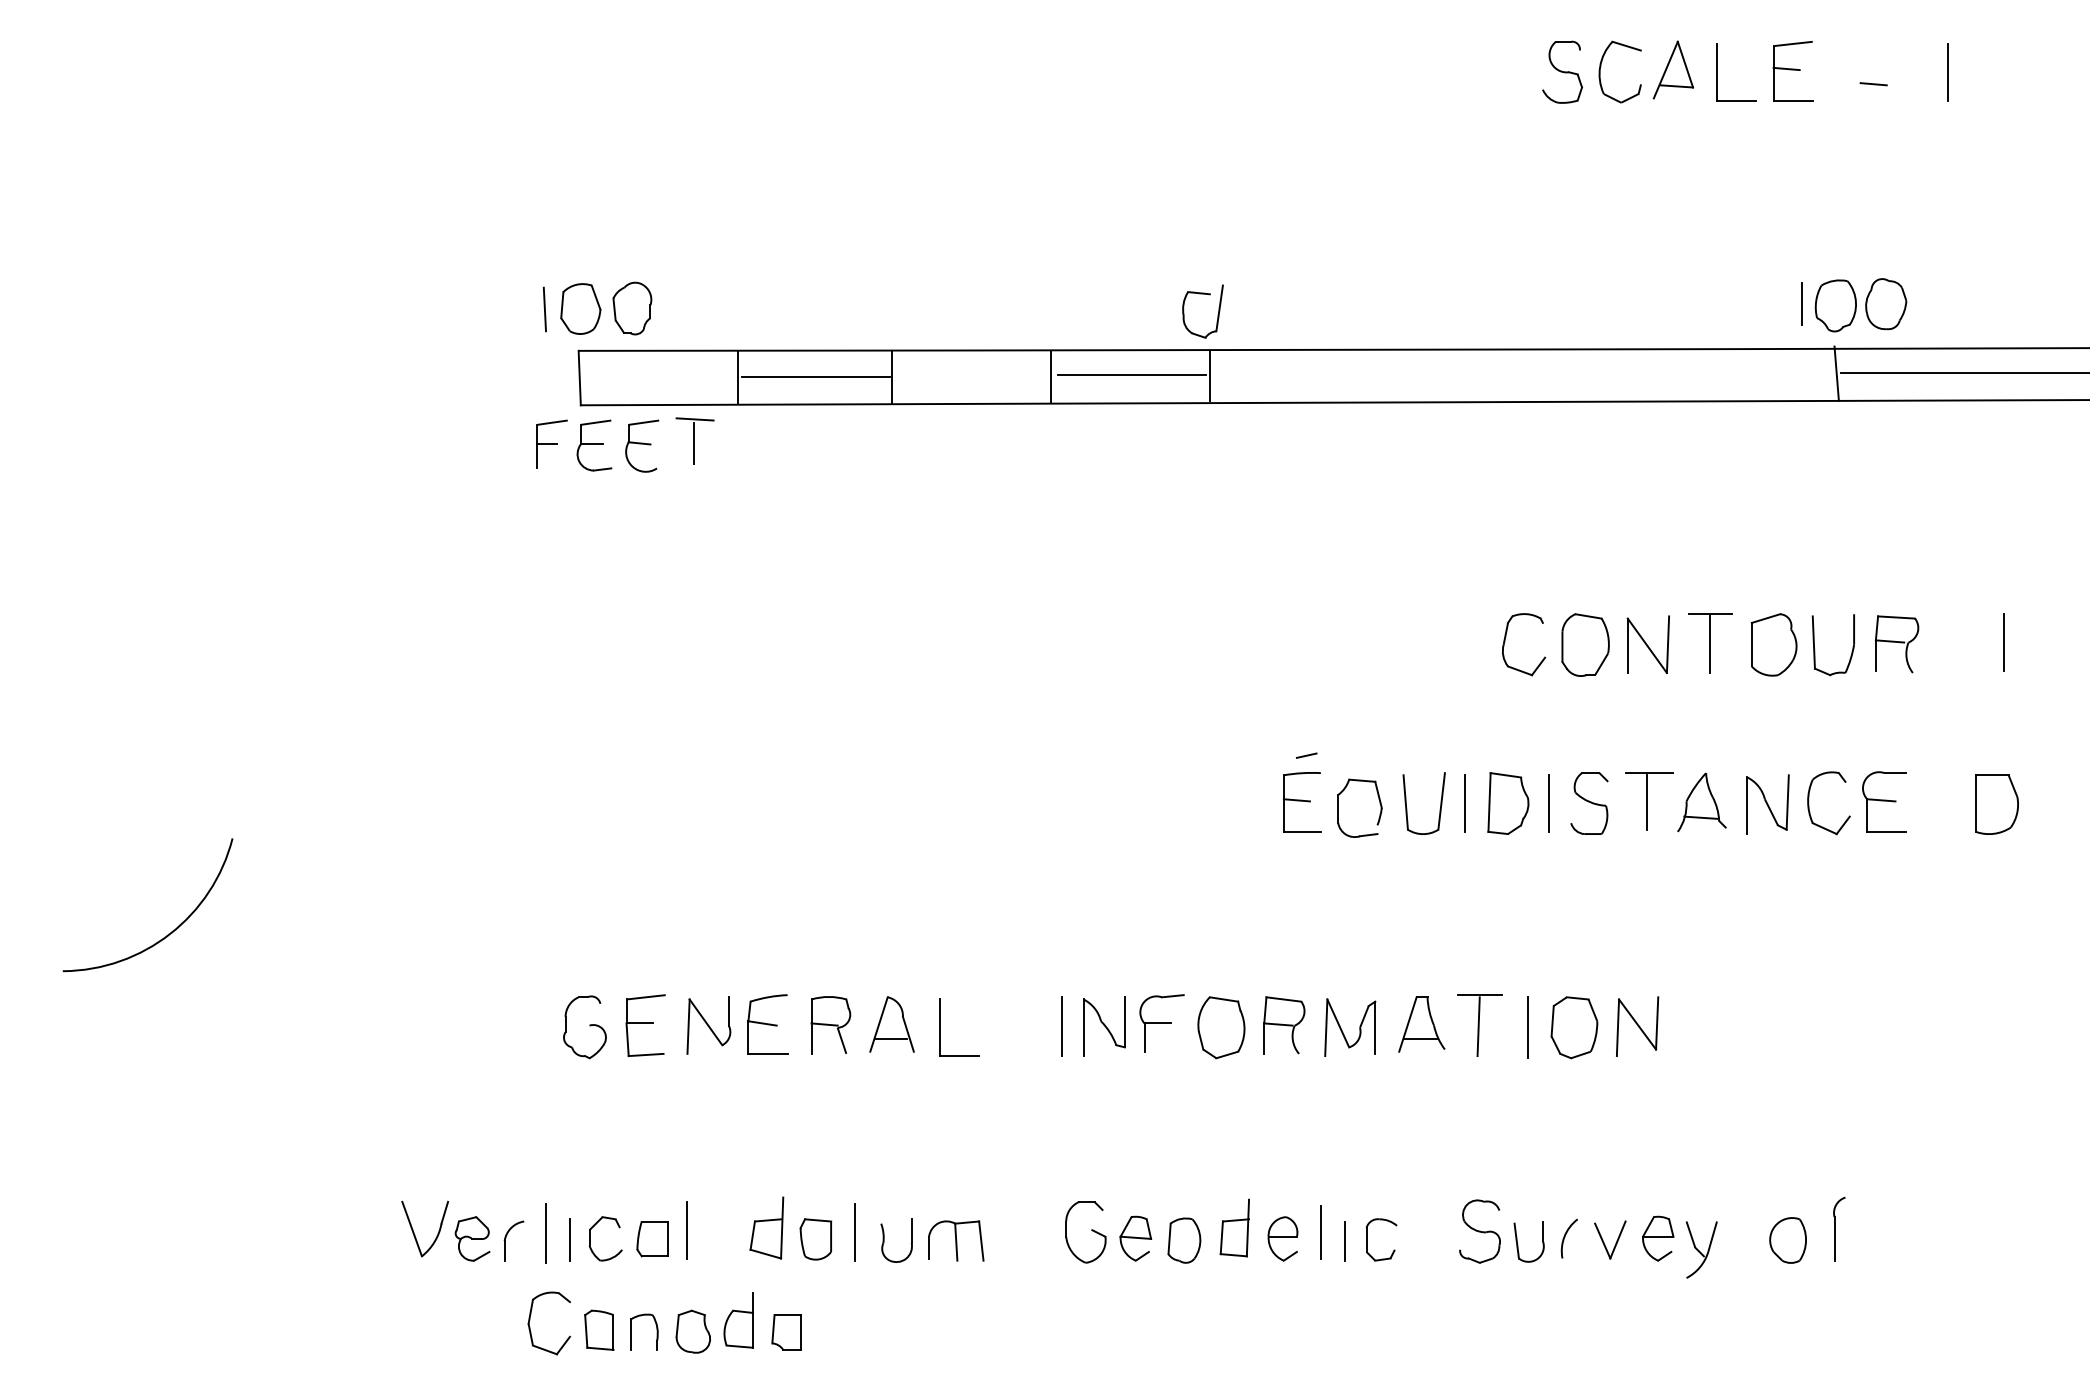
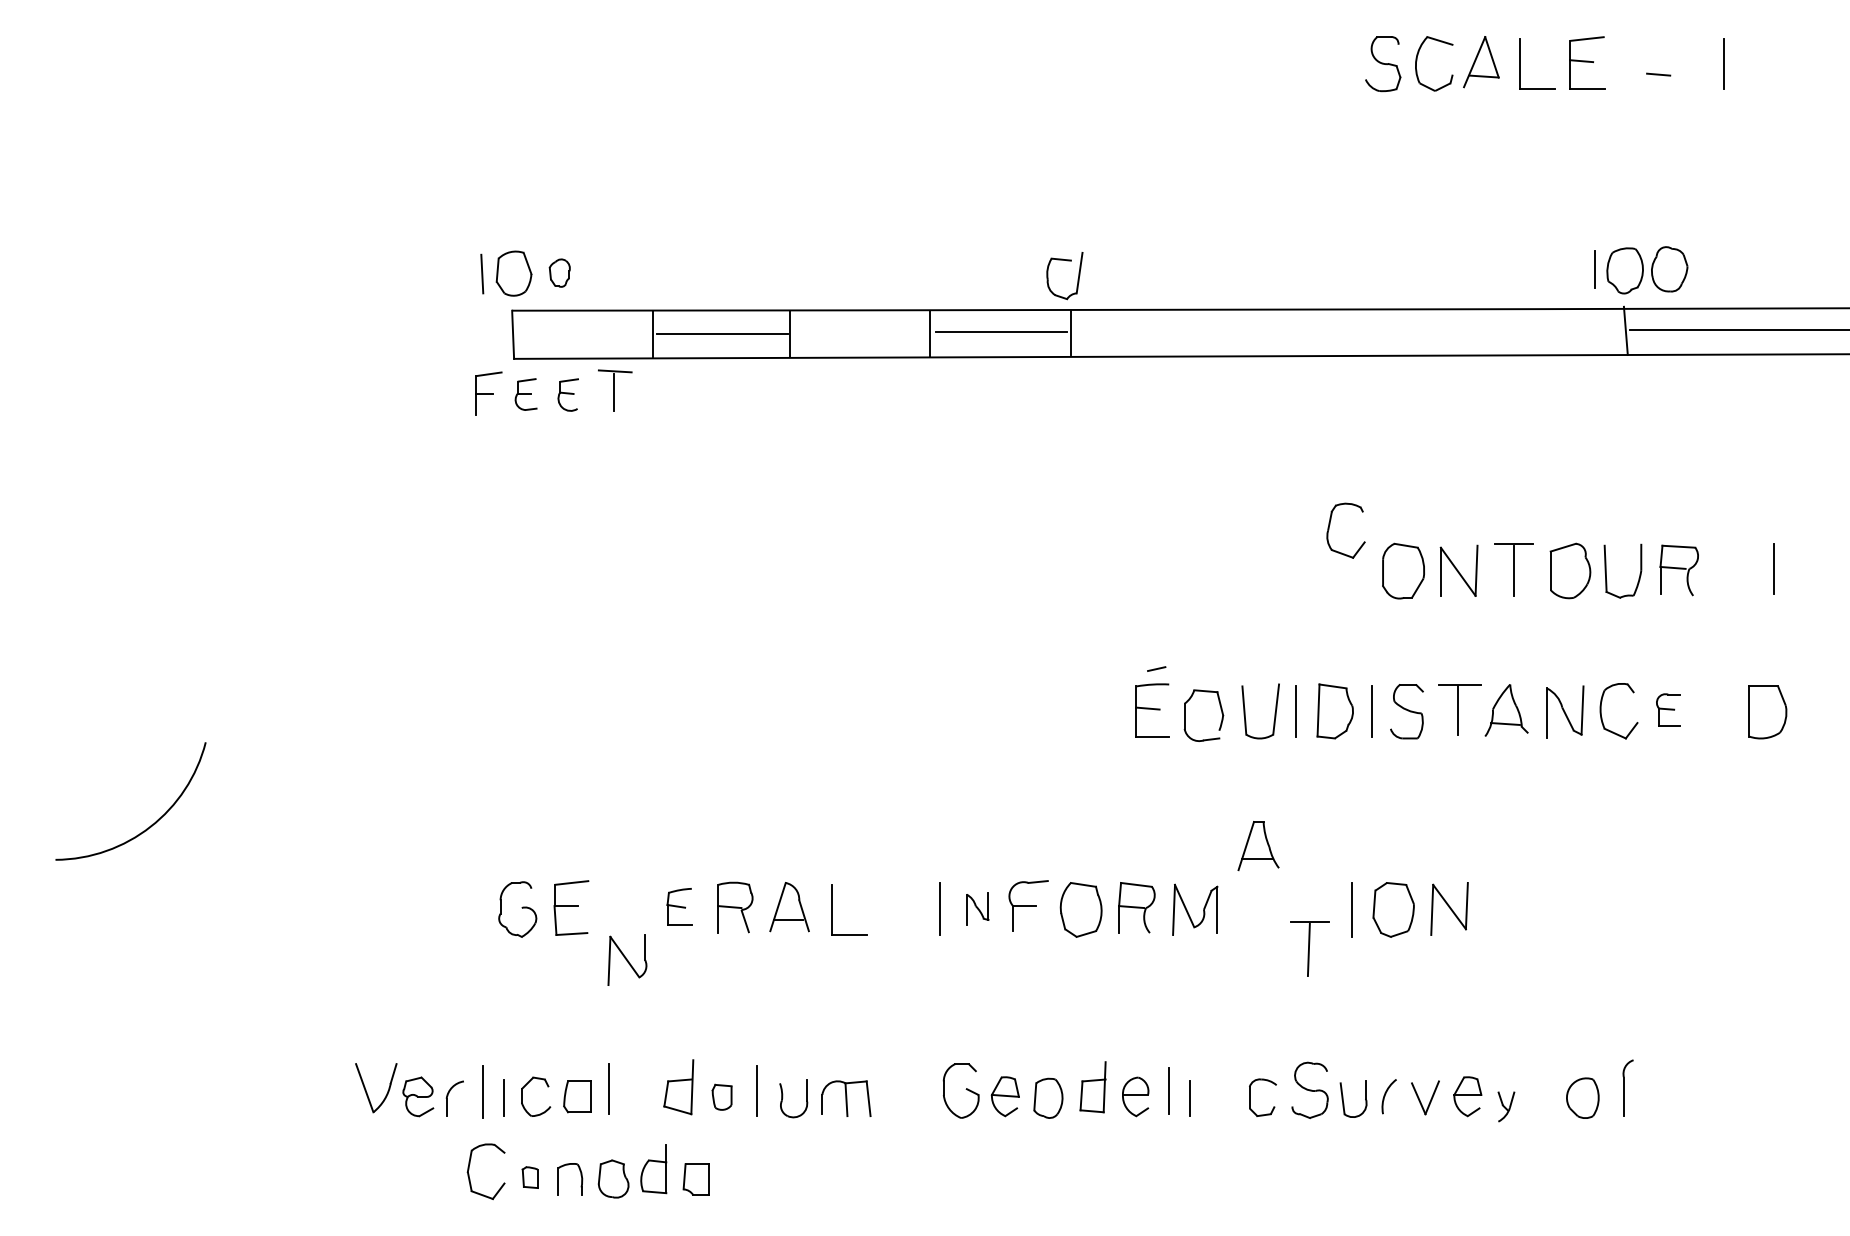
part: (632, 307) -> (559, 272), size x0.6
part: (593, 445) -> (525, 394), size x0.7
part: (642, 445) -> (568, 394), size x0.7
part: (1506, 638) -> (1330, 525), moved
part: (1884, 801) -> (1668, 709), size x0.6
part: (767, 1023) -> (679, 906), size x0.7
part: (708, 1025) -> (627, 959), moved
part: (1421, 1025) -> (1258, 846), moved
part: (1479, 1025) -> (1309, 948), moved
part: (1104, 1026) -> (977, 908), size x0.6
part: (815, 1239) -> (721, 1097), size x0.7
part: (1367, 1239) -> (1250, 1097), moved
part: (1701, 1249) -> (1506, 1106), size x0.6
part: (598, 1330) -> (529, 1177), size x0.6

